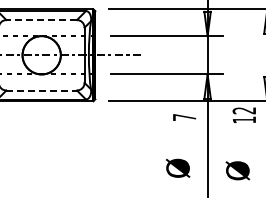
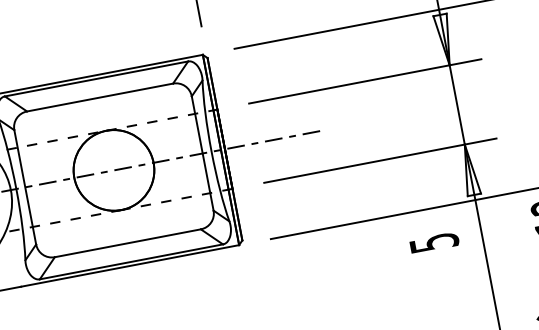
line: (41, 20) -> (99, 98), dashed -> solid
line: (42, 90) -> (129, 242), dashed -> solid
text: (184, 117) -> (433, 242), 7 -> 5

